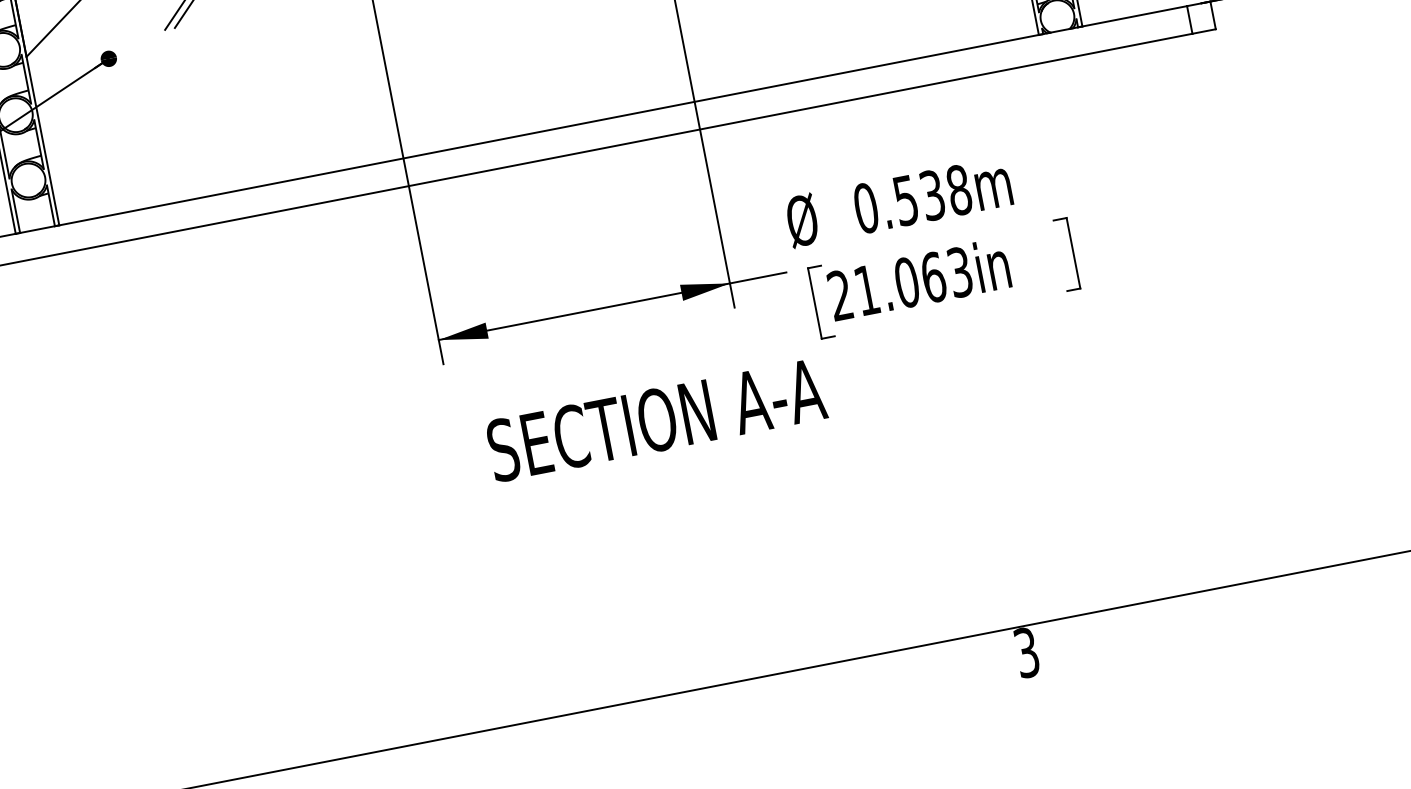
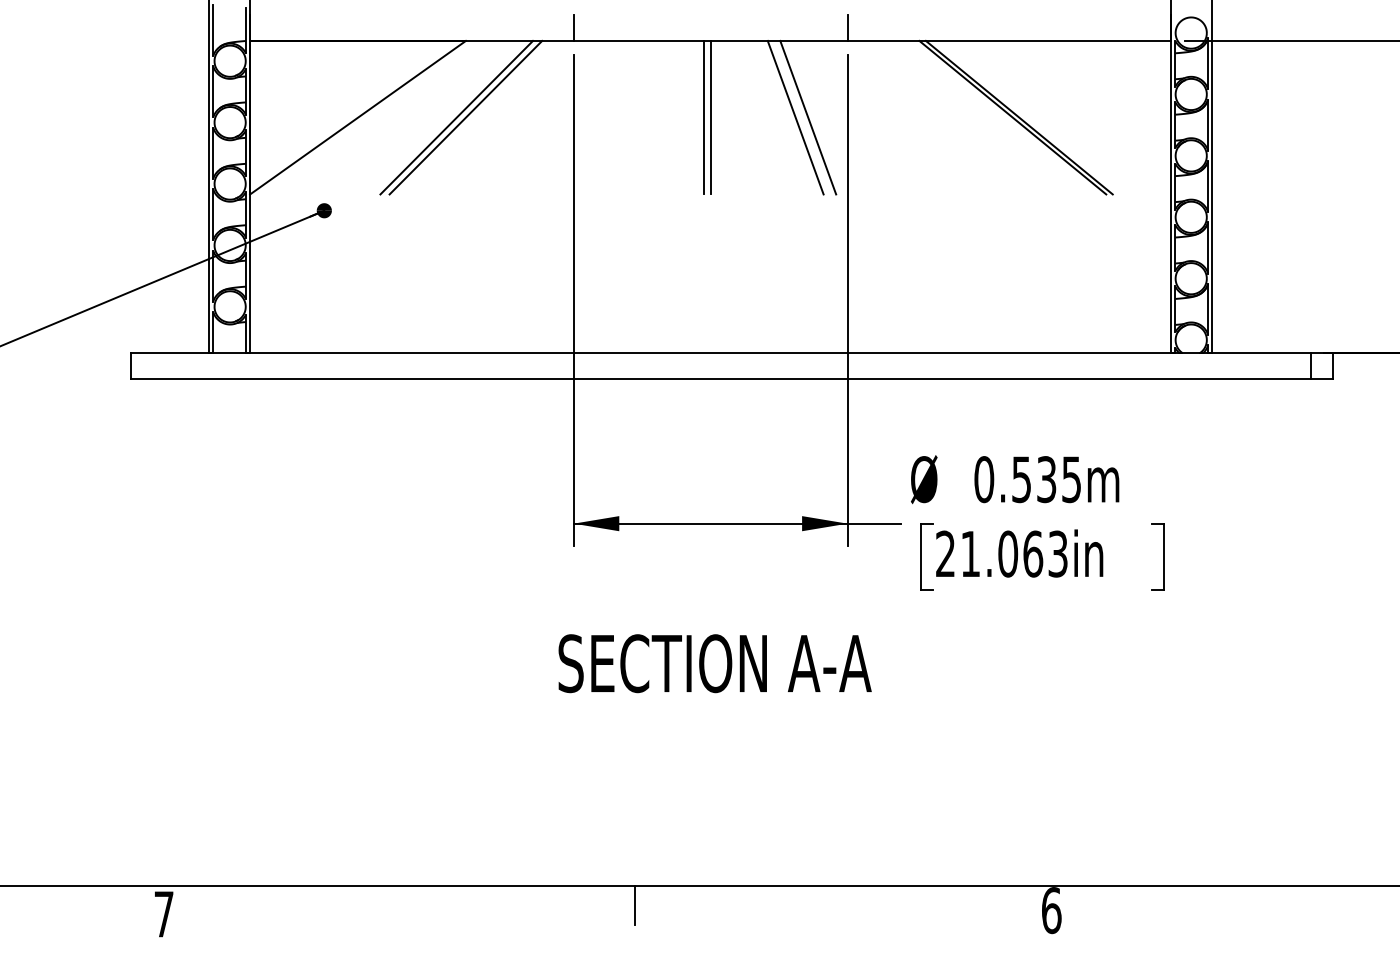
text: (958, 190) -> (1071, 479), 0.538m -> 0.535m
text: (655, 420) -> (714, 663), moved
text: (1026, 652) -> (1051, 910), 3 -> 6
line: (582, 732) -> (634, 904), added

